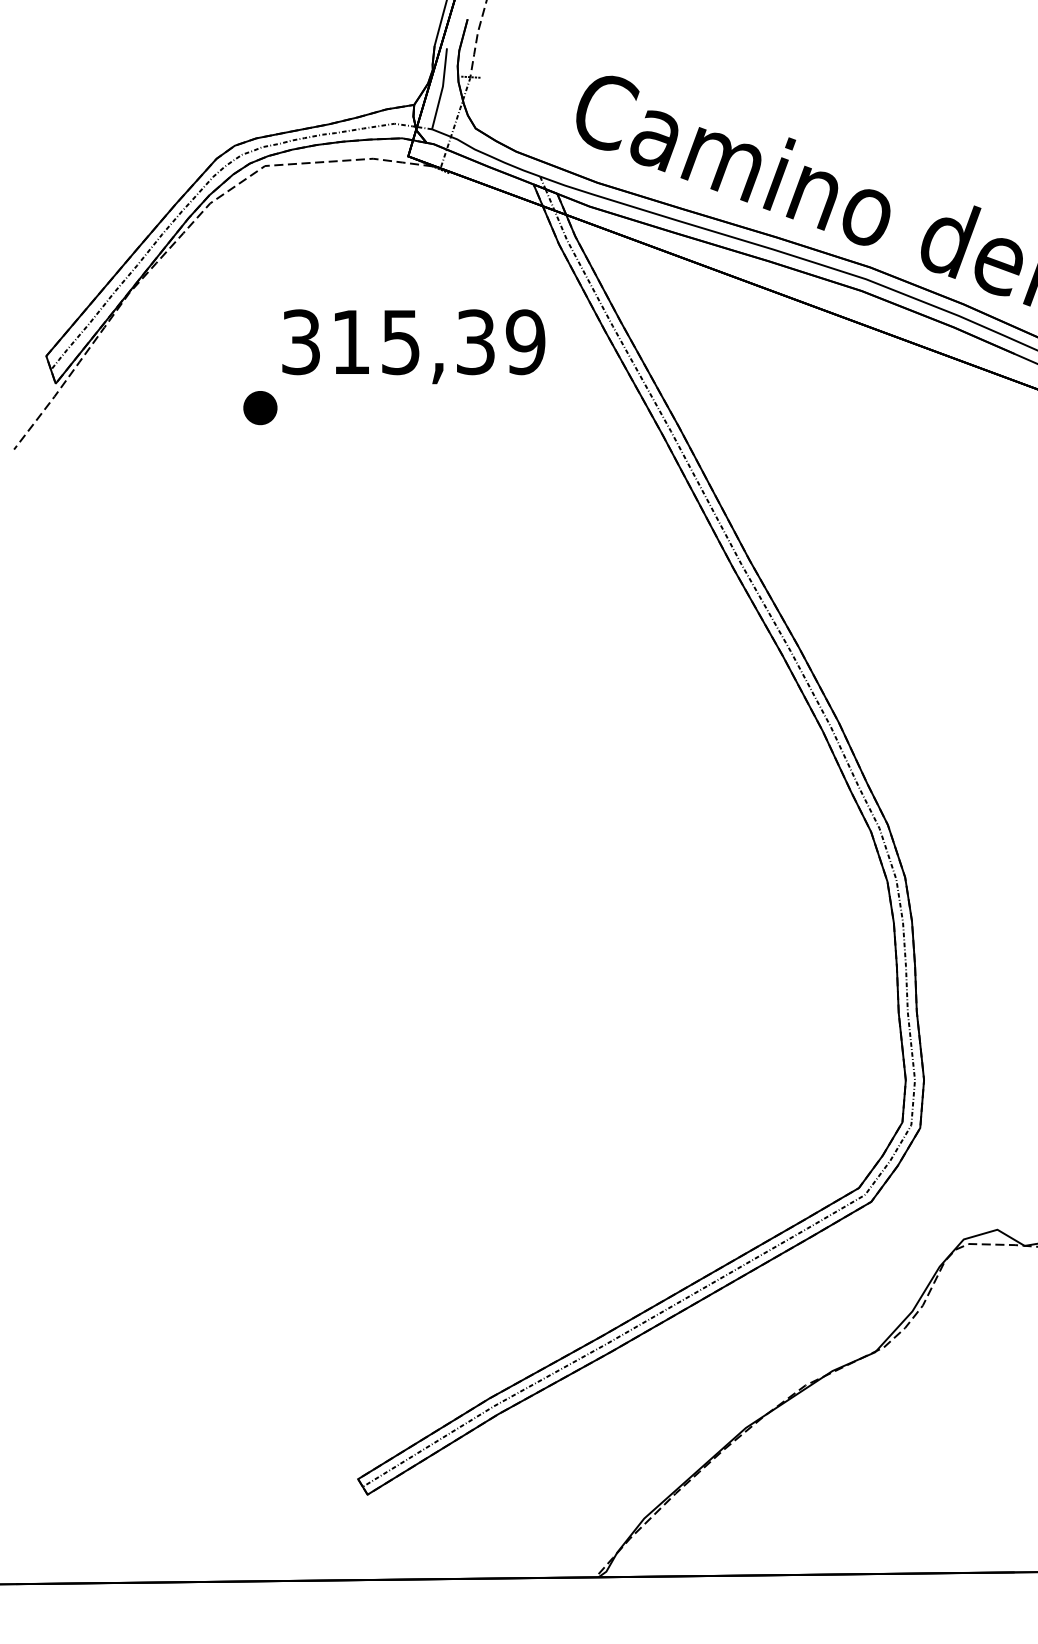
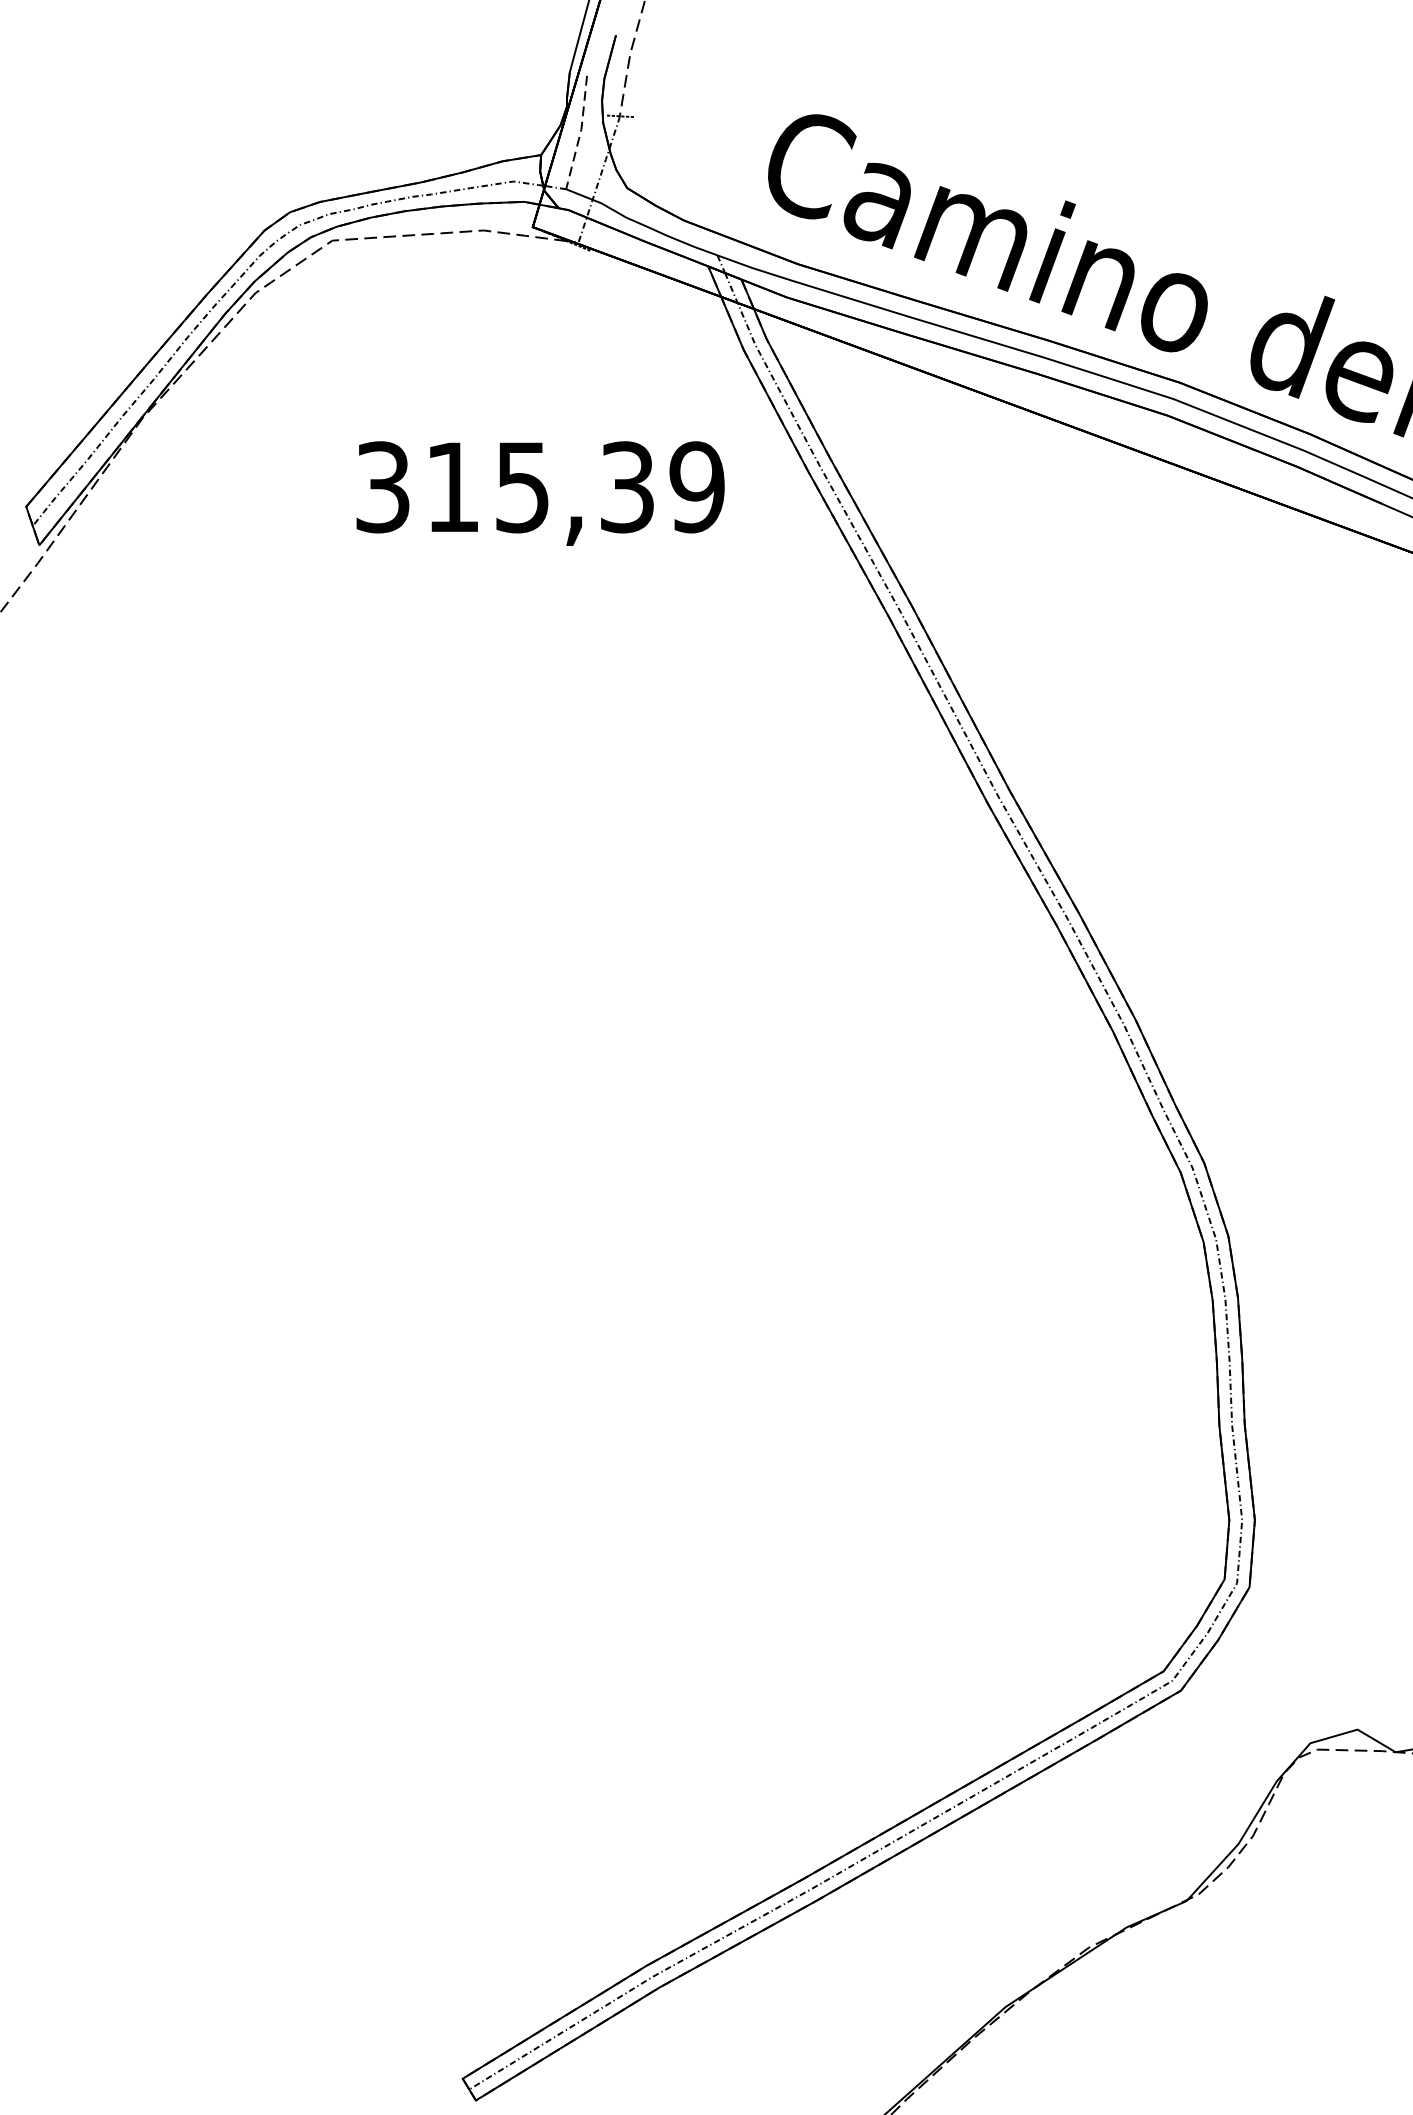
line: (442, 88) -> (580, 132), solid -> dashed
part: (260, 408) -> (326, 580), removed

